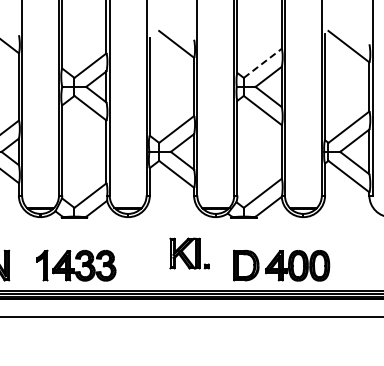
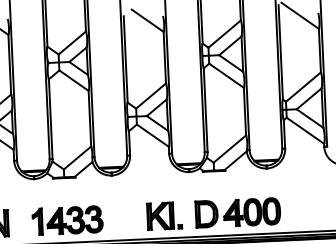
line: (262, 63) -> (224, 34), dashed -> solid
part: (189, 253) -> (164, 216), moved
part: (281, 265) -> (237, 212), moved

